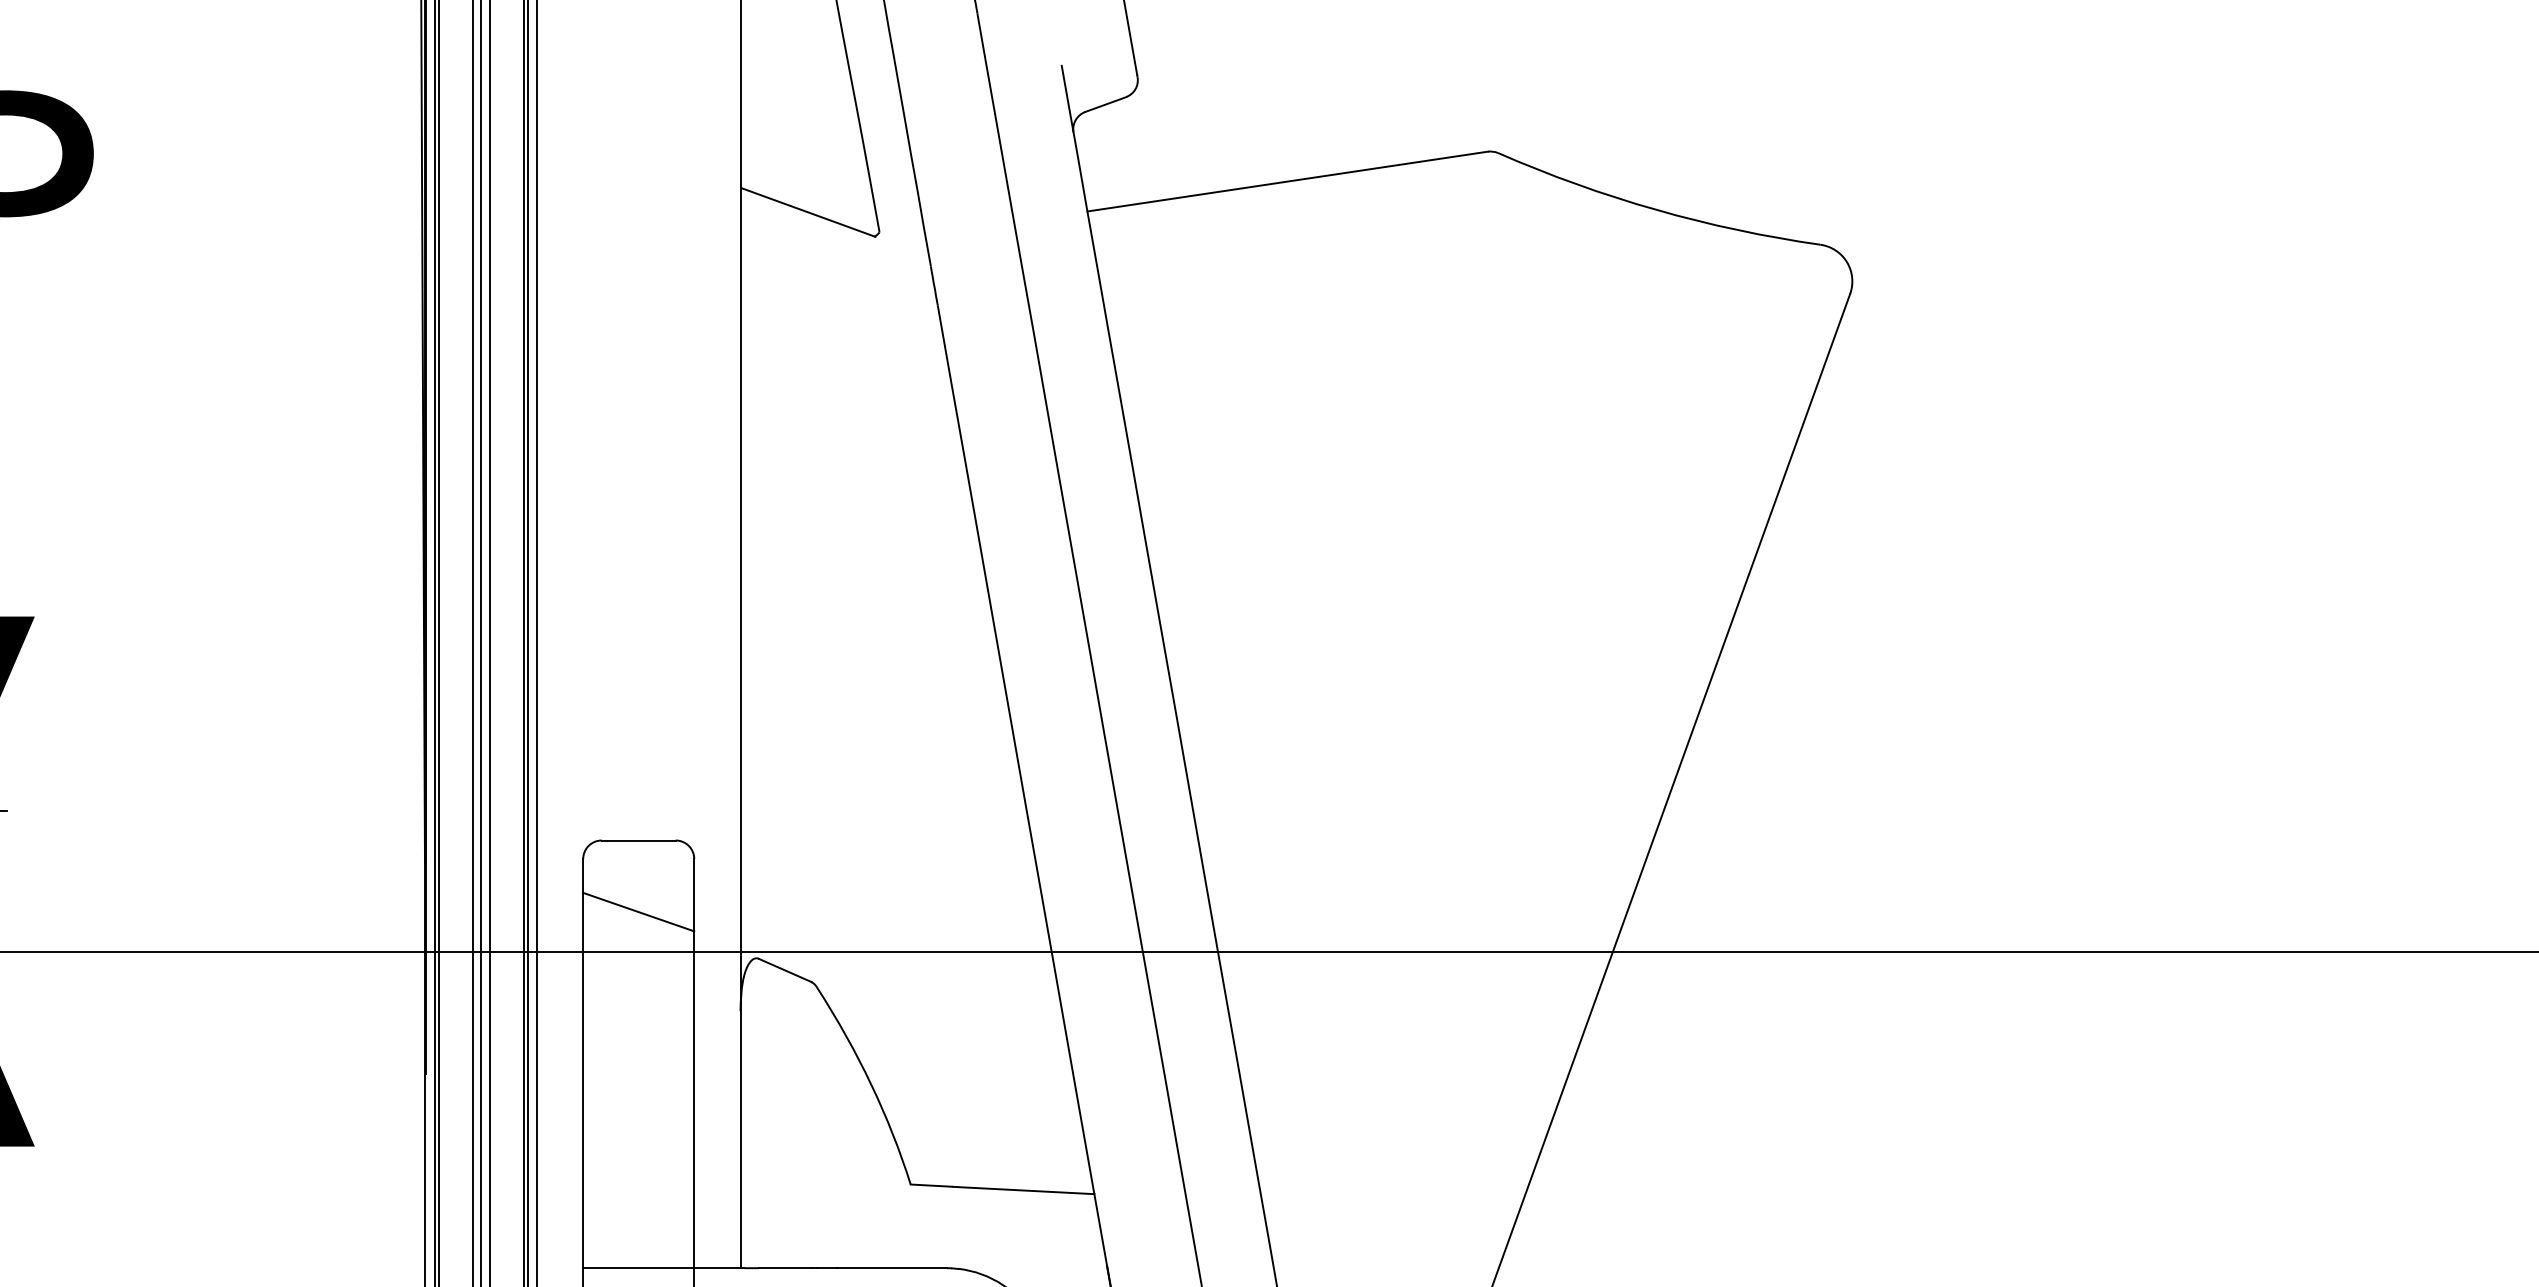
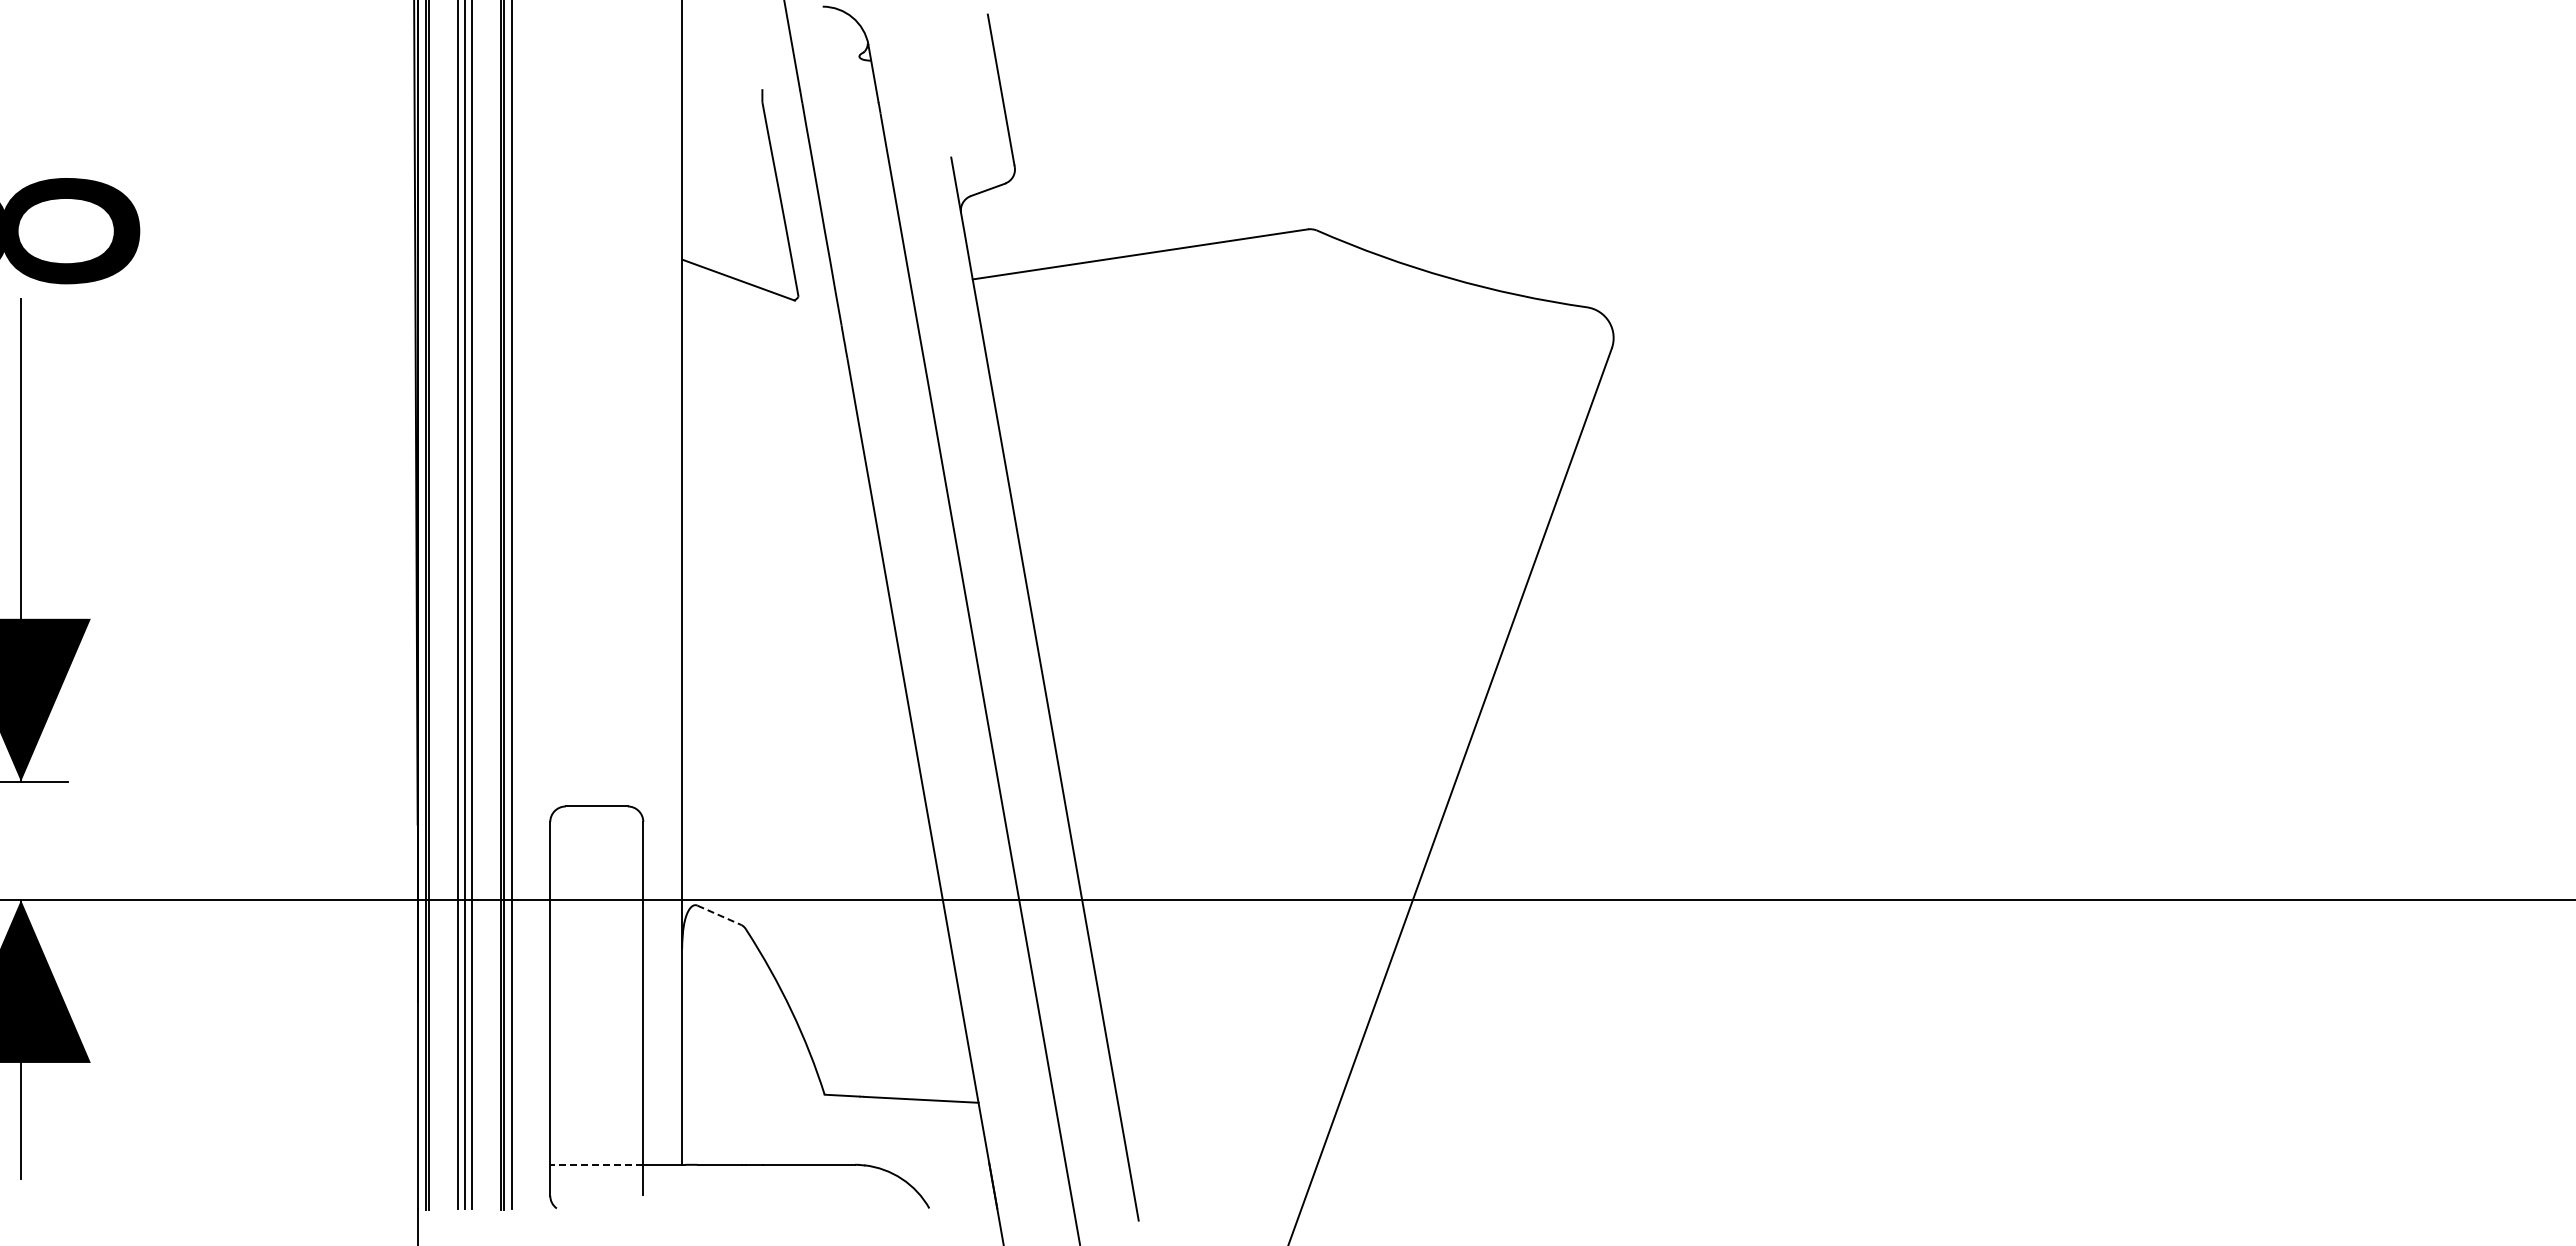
line: (638, 912) -> (596, 866), removed
line: (786, 970) -> (720, 915), solid -> dashed
line: (638, 1267) -> (596, 1164), solid -> dashed

